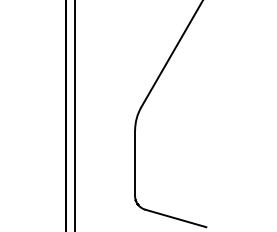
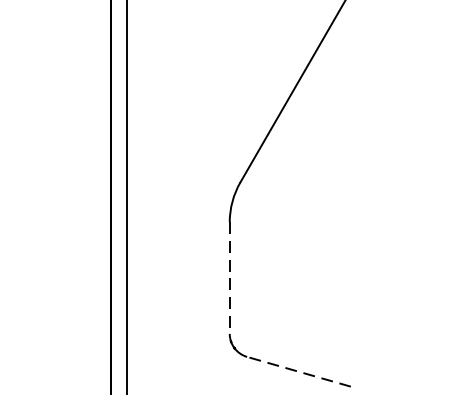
line: (135, 163) -> (230, 278), solid -> dashed
line: (175, 218) -> (298, 371), solid -> dashed

